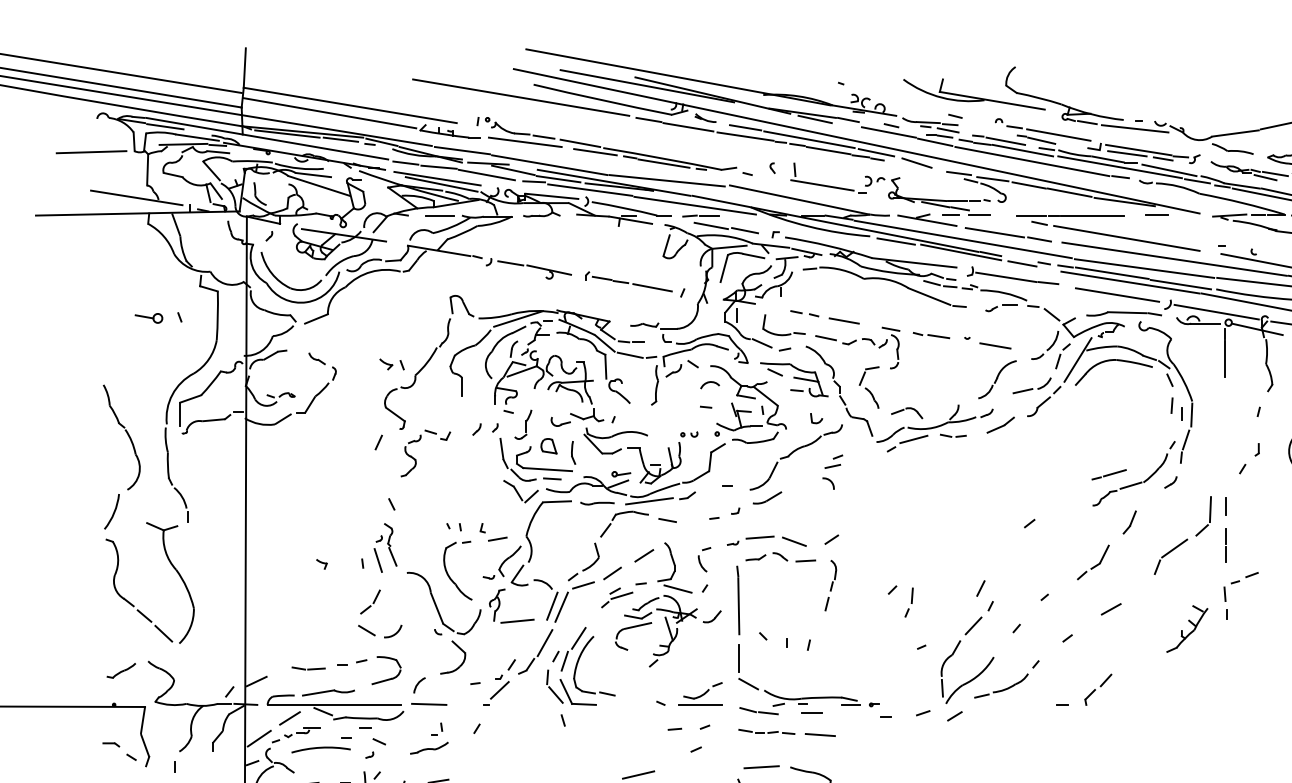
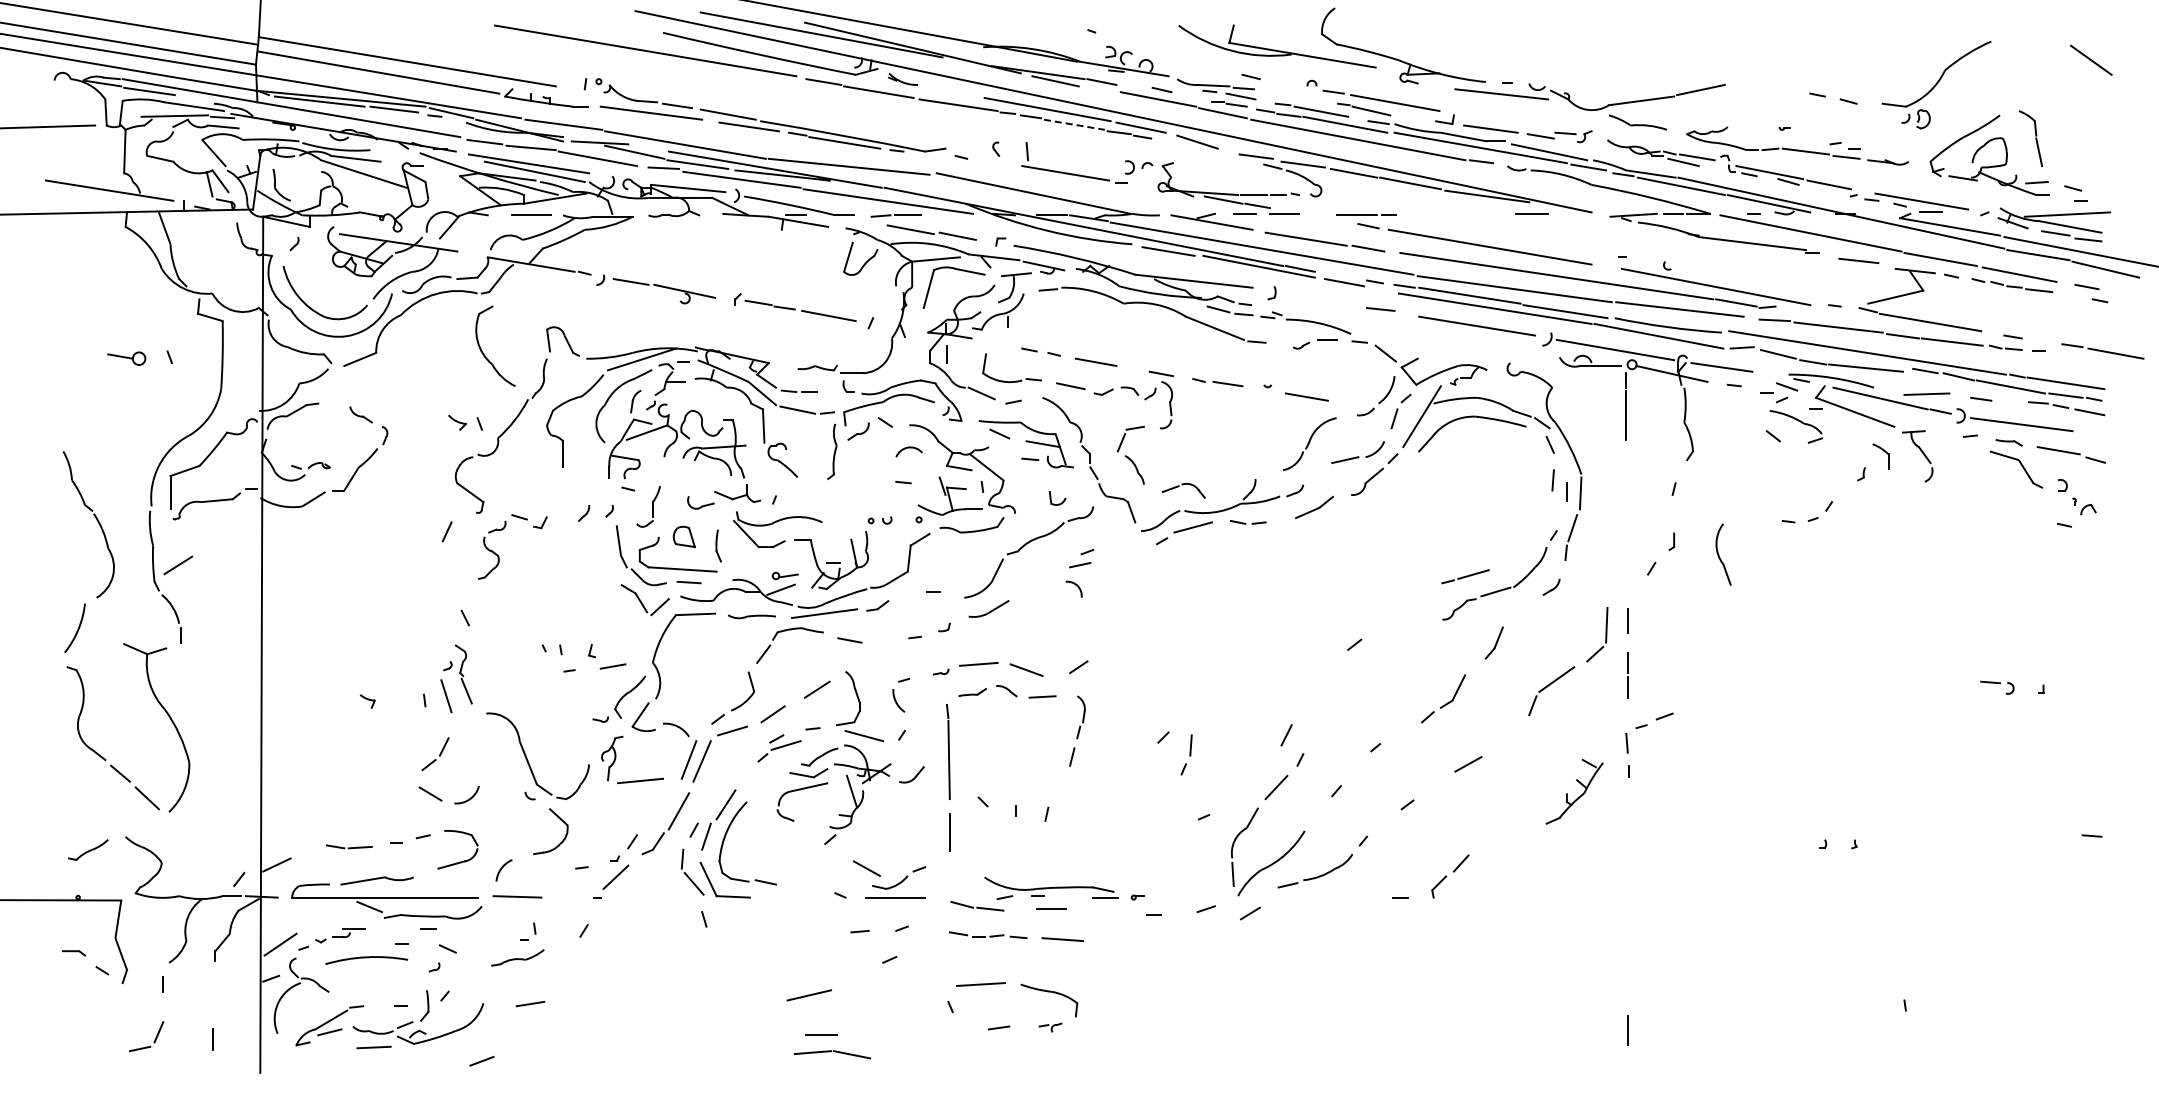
line: (1087, 122) -> (1435, 85), removed
line: (745, 127) -> (958, 92), removed
line: (1138, 149) -> (1506, 123), removed
line: (828, 150) -> (1074, 124), solid -> dashed
line: (1091, 215) -> (1441, 215), removed
line: (1006, 277) -> (1322, 301), removed
part: (1123, 313) -> (1485, 352), removed
part: (449, 575) -> (483, 352), moved
line: (748, 684) -> (866, 868), moved
line: (290, 718) -> (178, 565), moved

